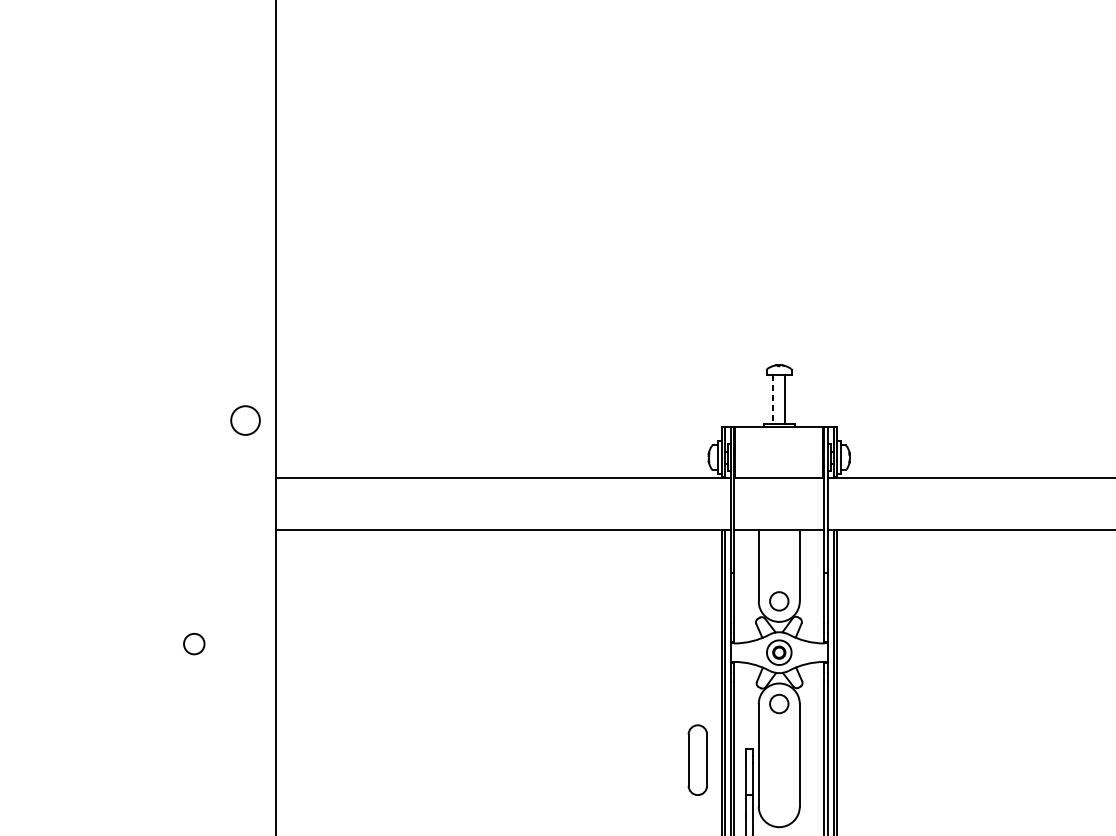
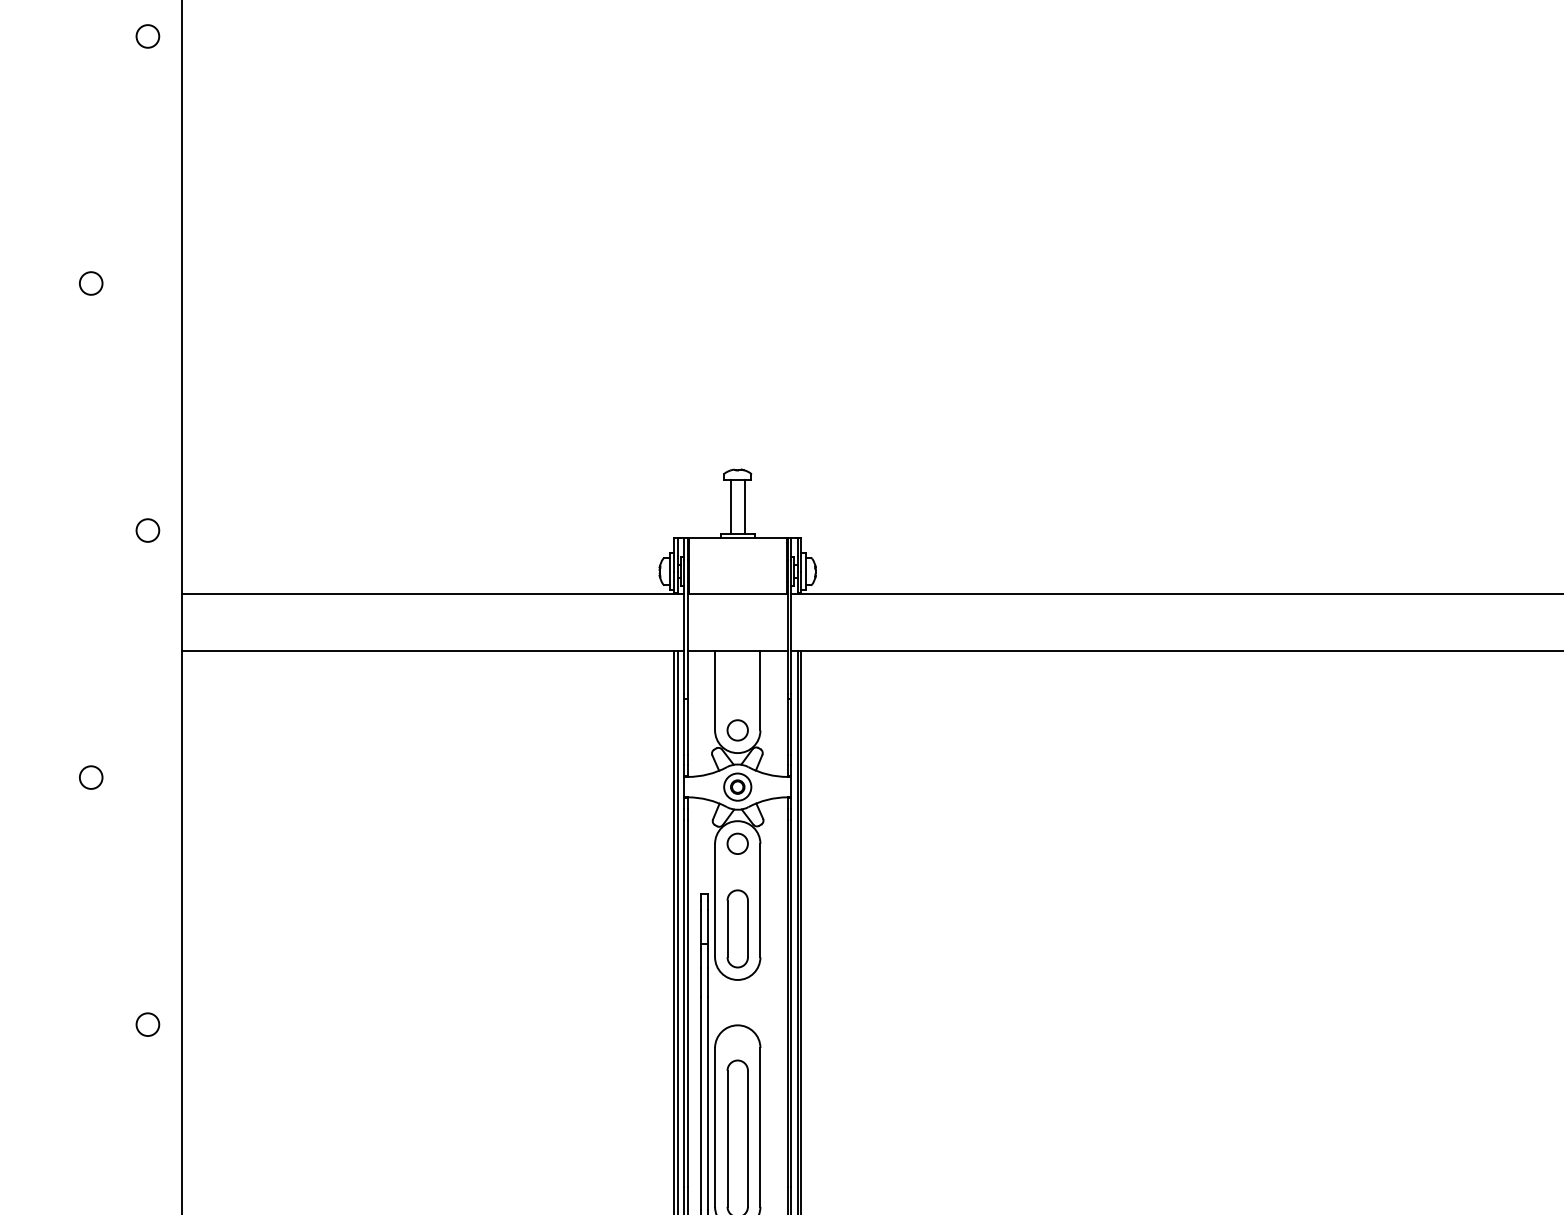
circle: (194, 197) -> (91, 283), added
line: (772, 399) -> (730, 507), dashed -> solid
circle: (245, 420) -> (147, 530), size x0.71
part: (697, 759) -> (737, 928), moved

